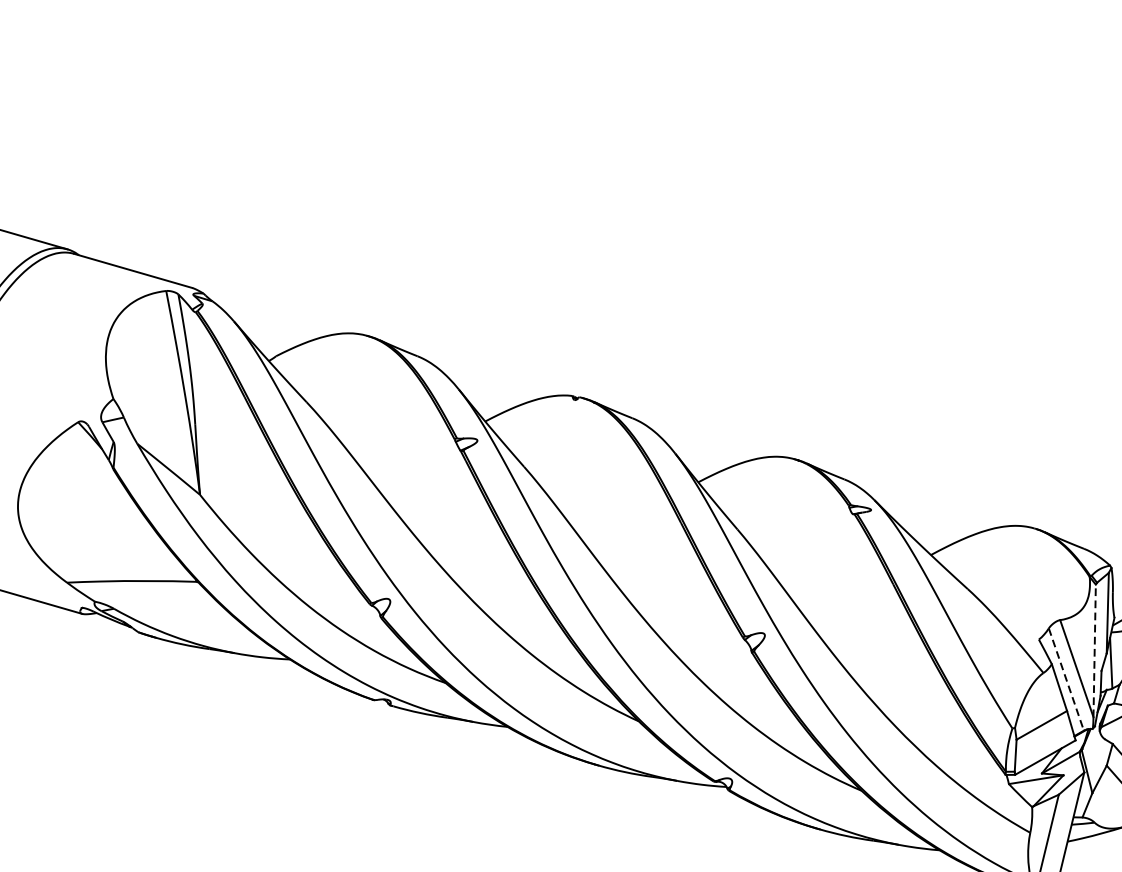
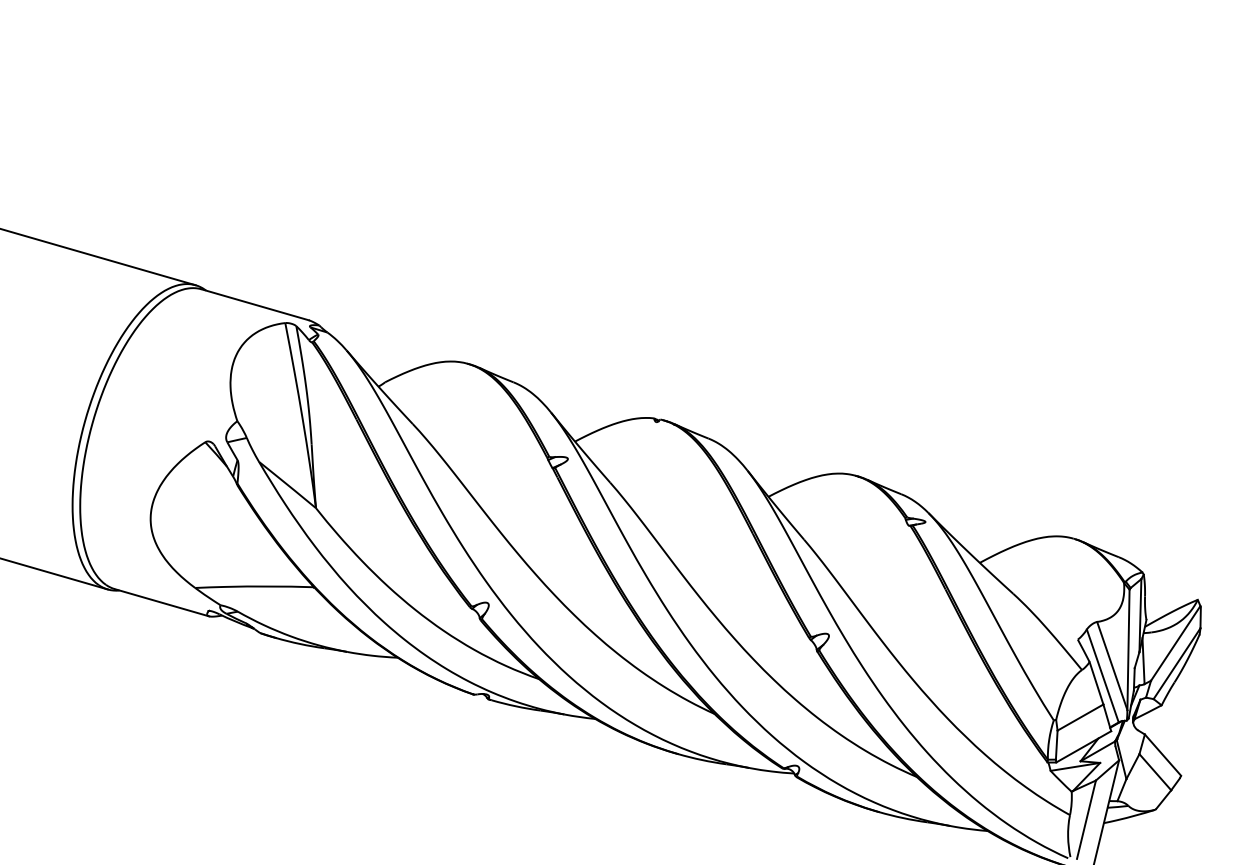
line: (1094, 650) -> (1128, 649), dashed -> solid
line: (1066, 680) -> (1102, 676), dashed -> solid

